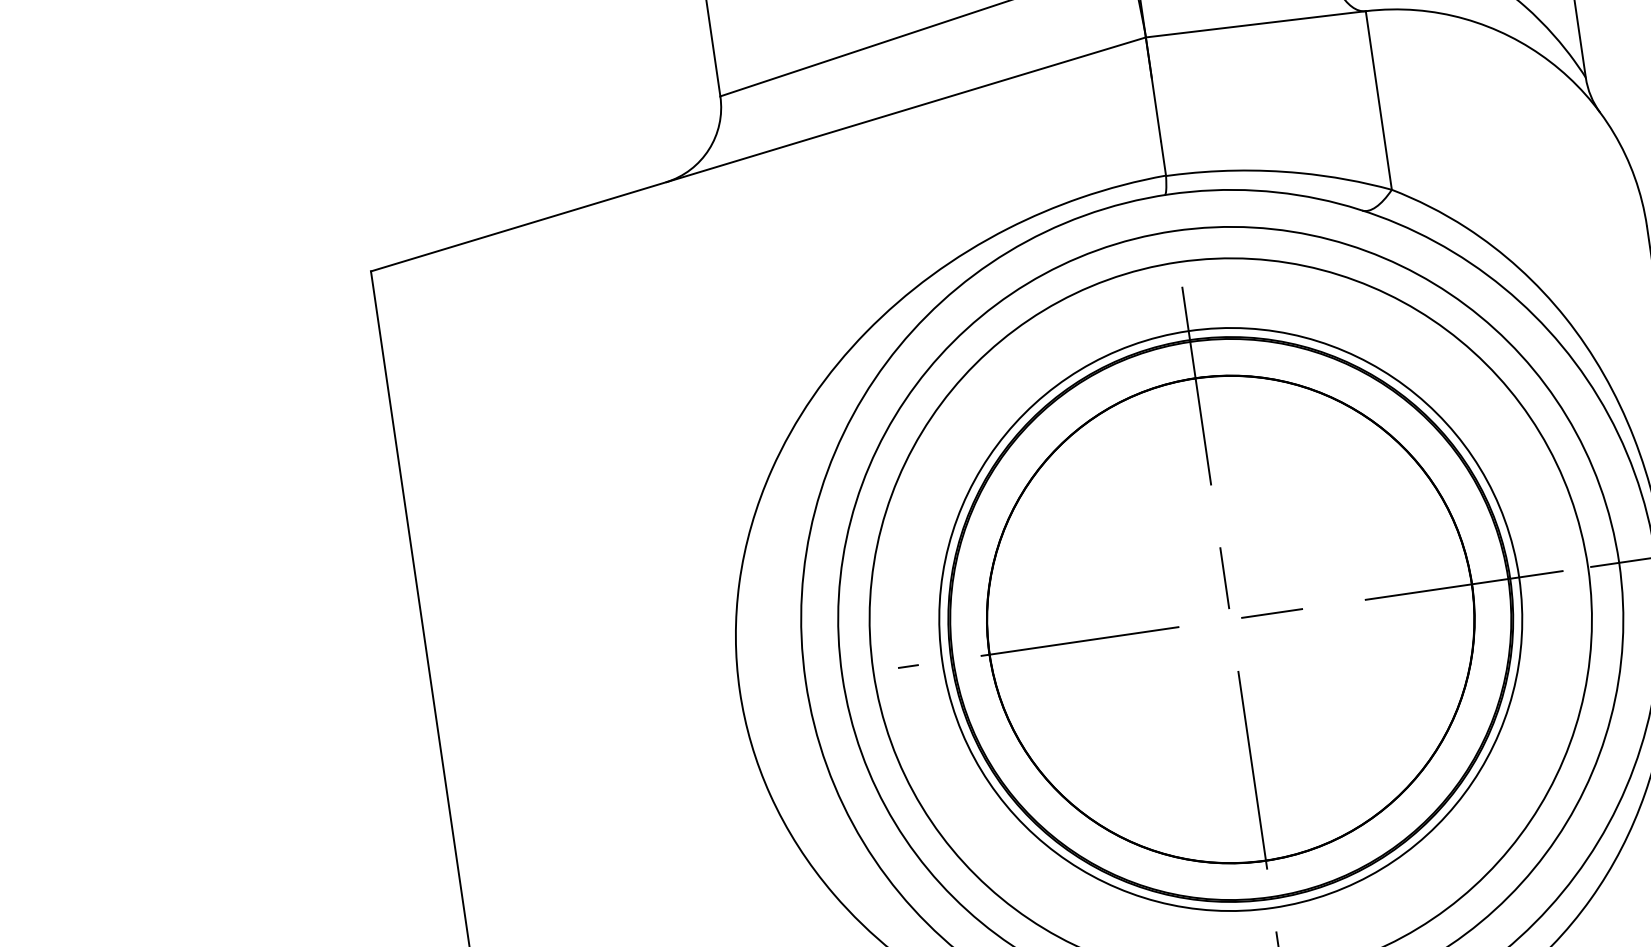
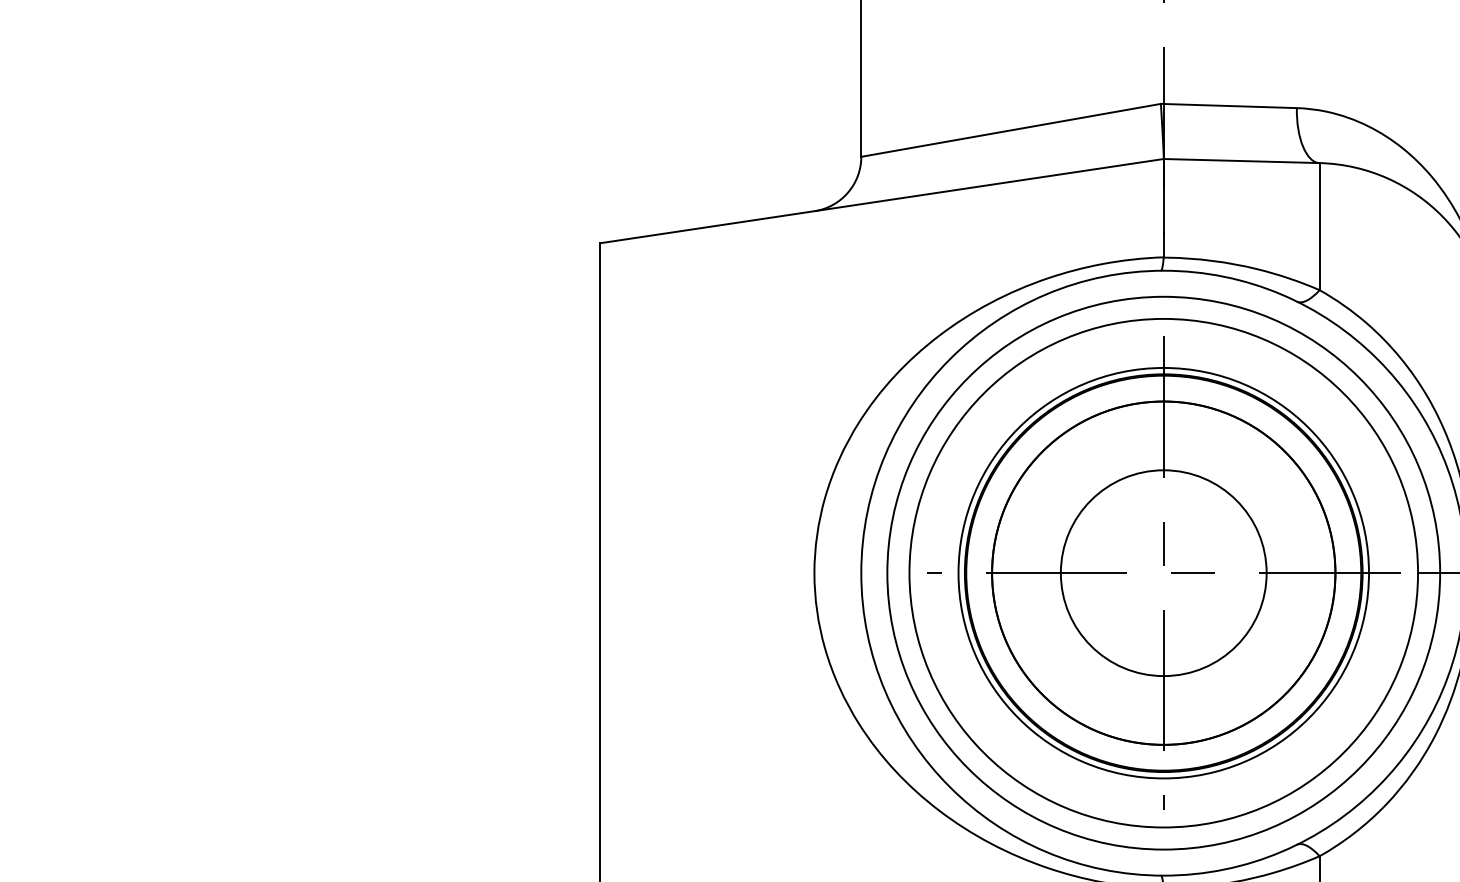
circle: (1230, 618) -> (1163, 572), size x0.6

